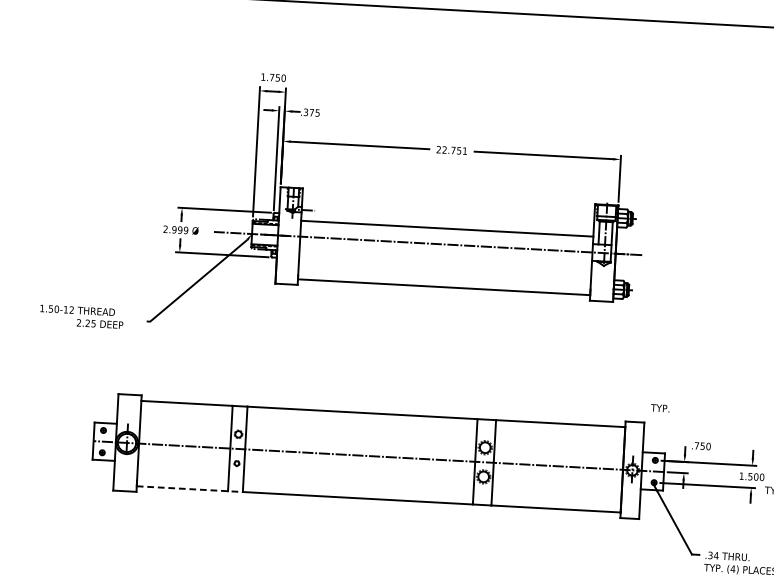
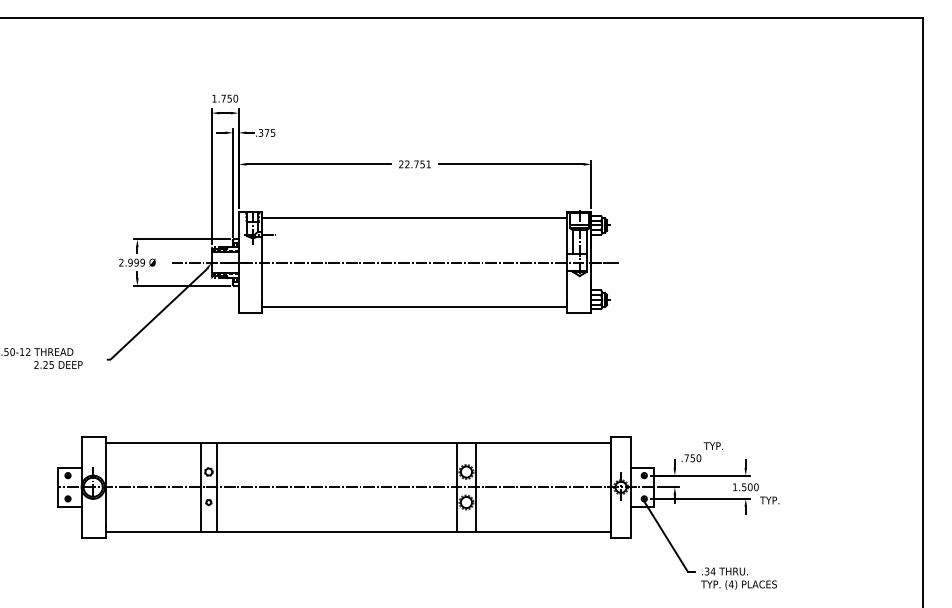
line: (447, 229) -> (414, 218), moved
text: (660, 407) -> (713, 445), moved
line: (190, 488) -> (161, 531), dashed -> solid

